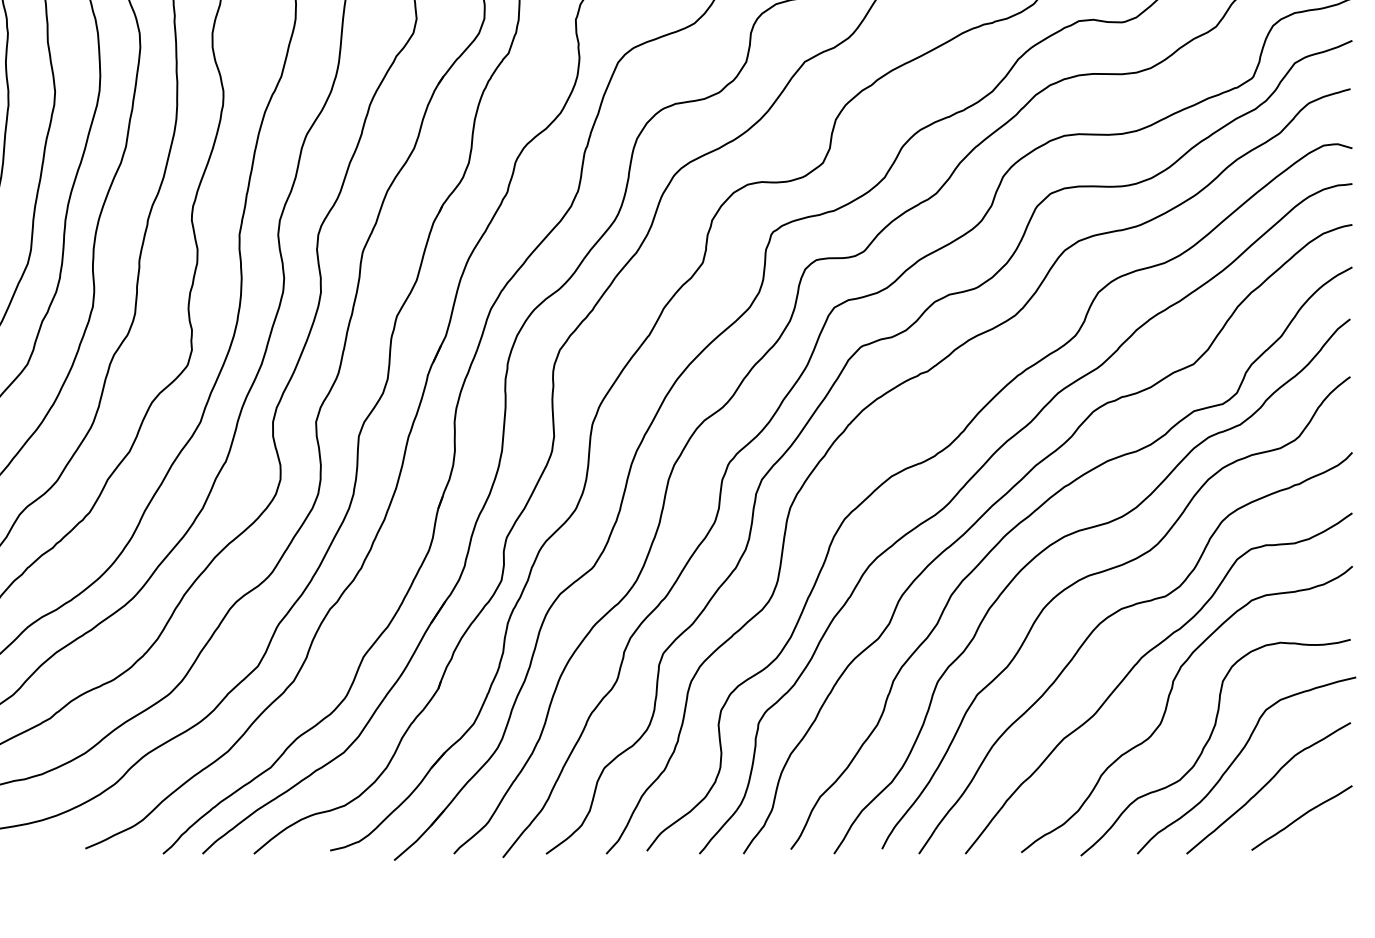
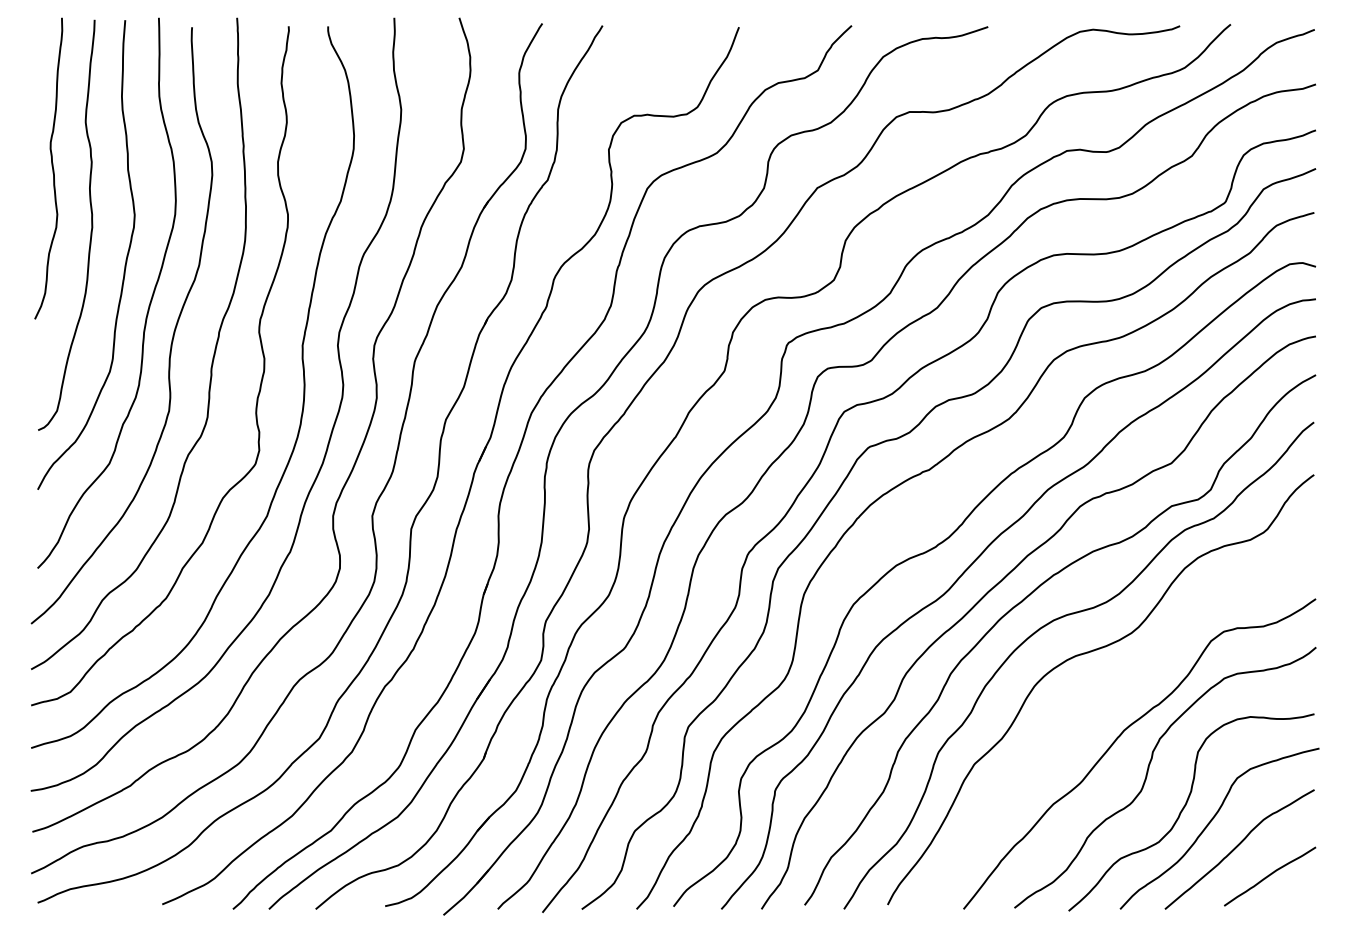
curve: (1114, 614) -> (1099, 691), removed

